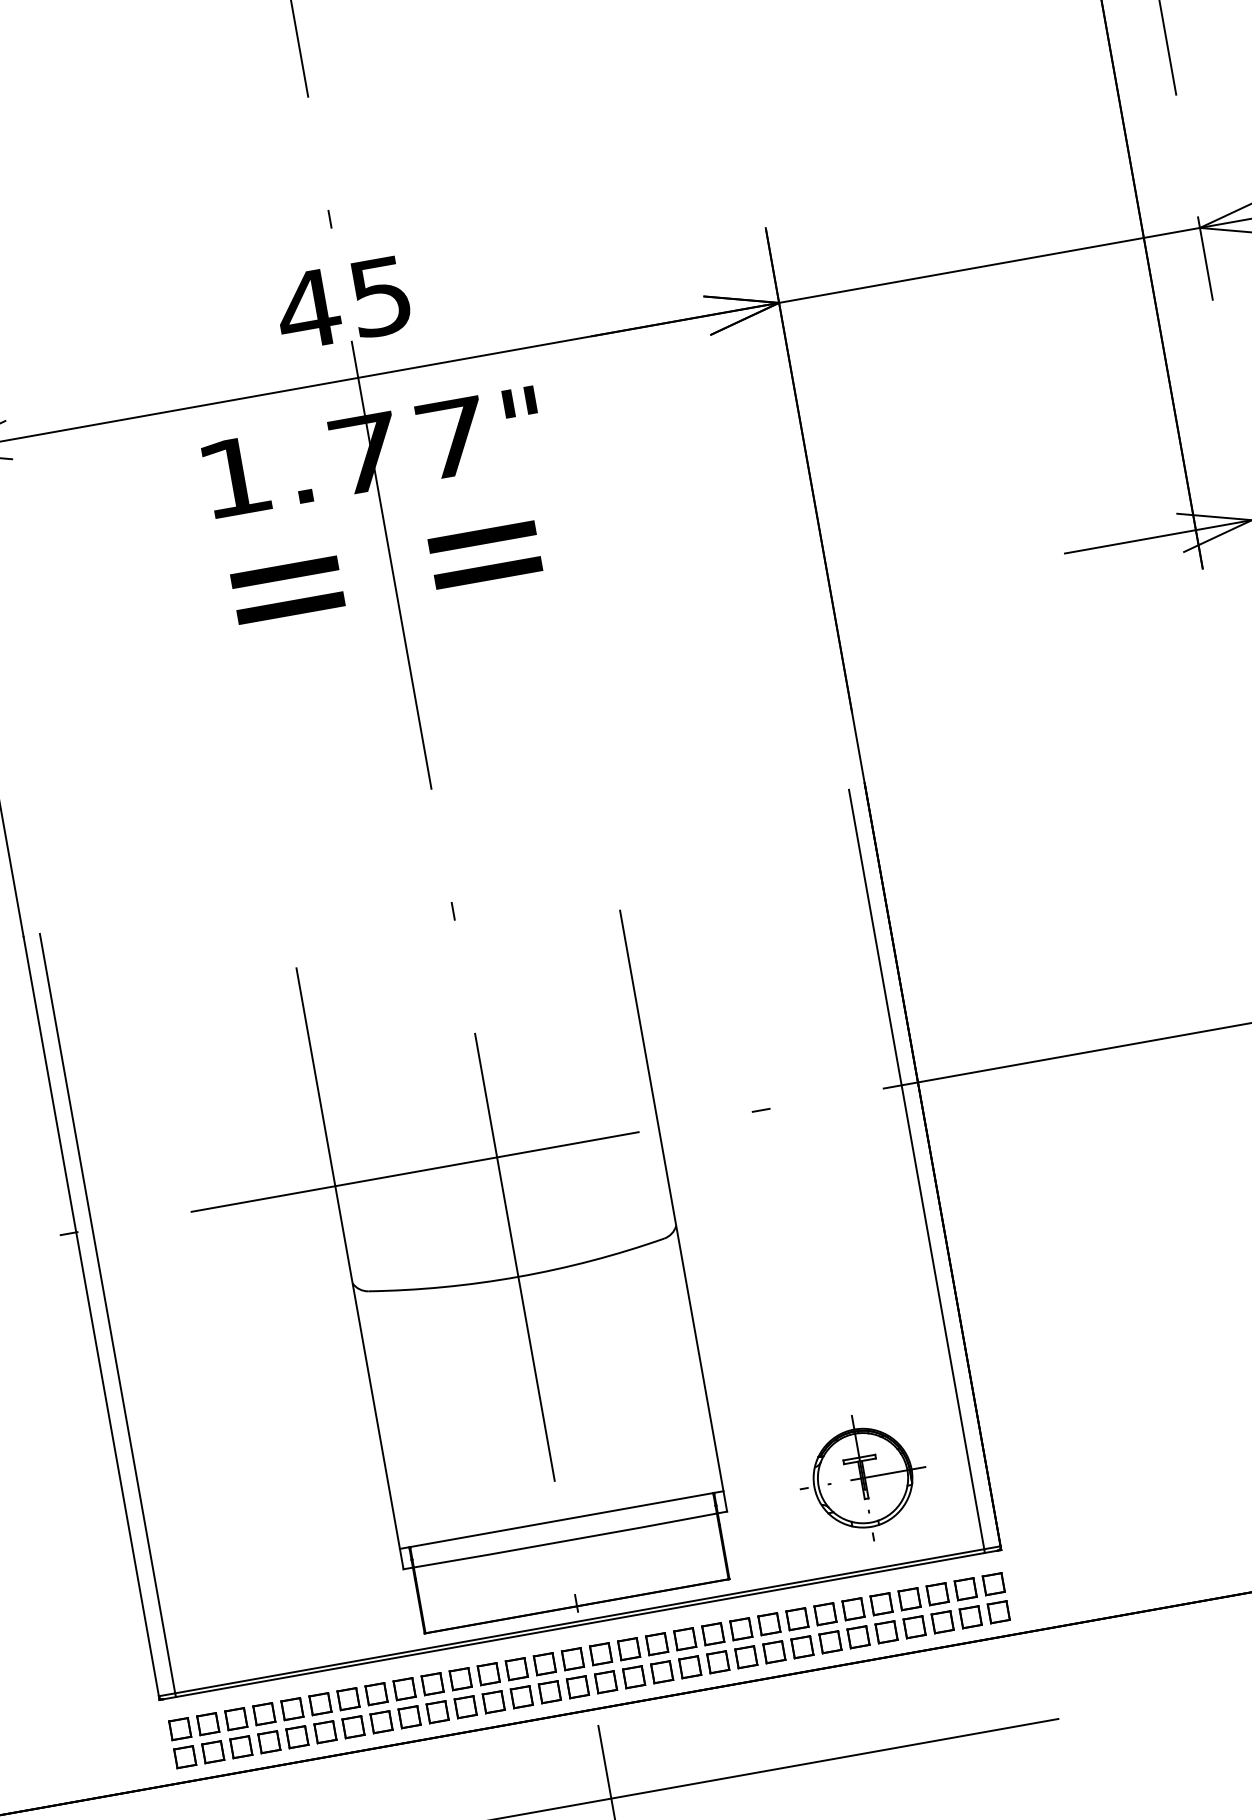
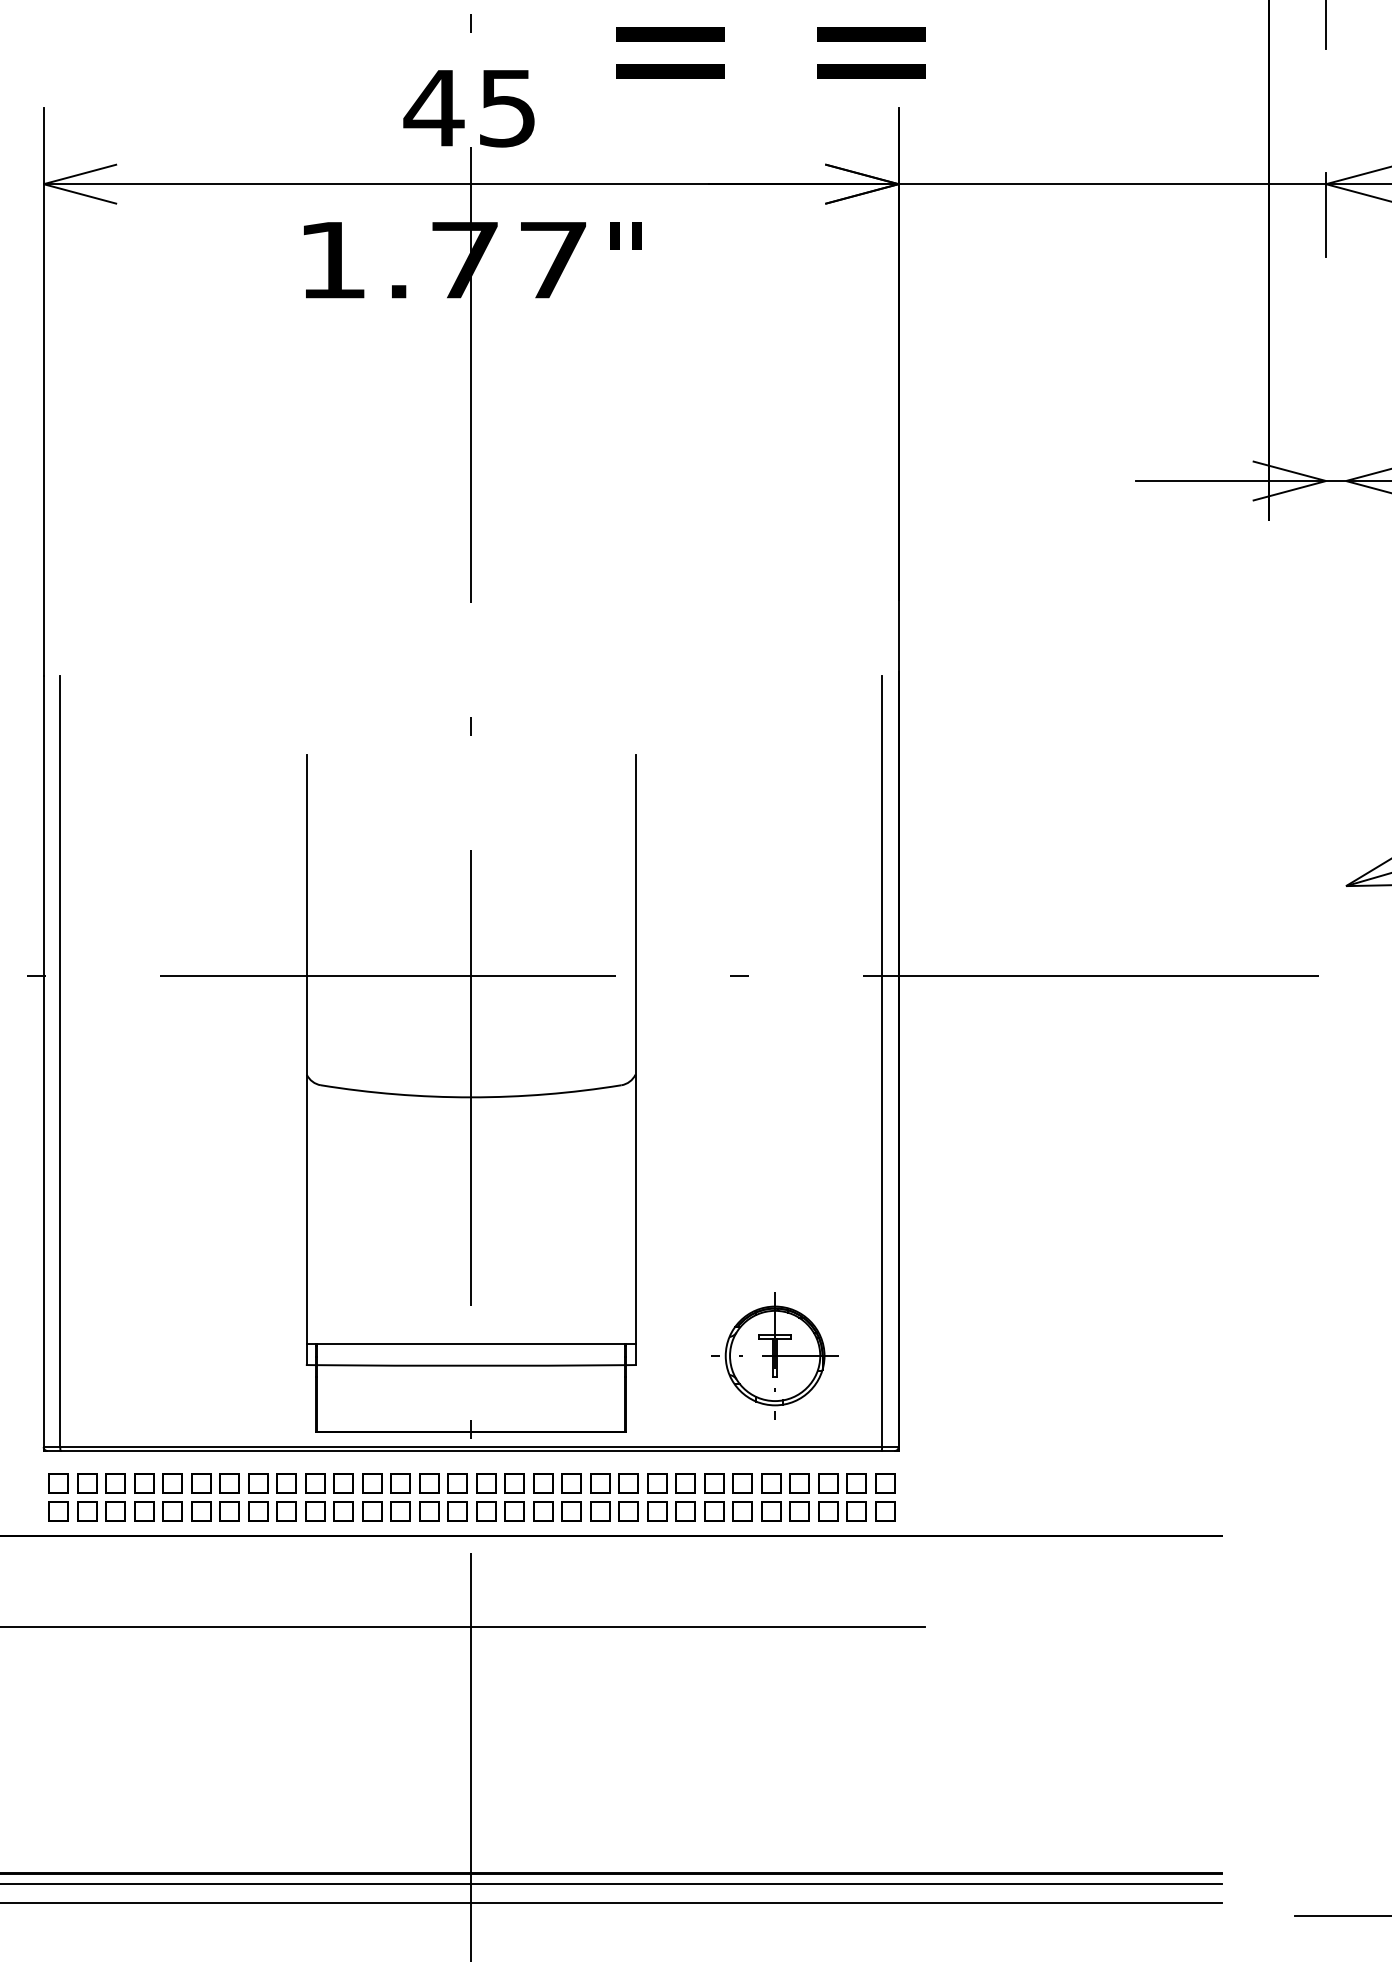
text: (386, 572) -> (770, 52), moved

